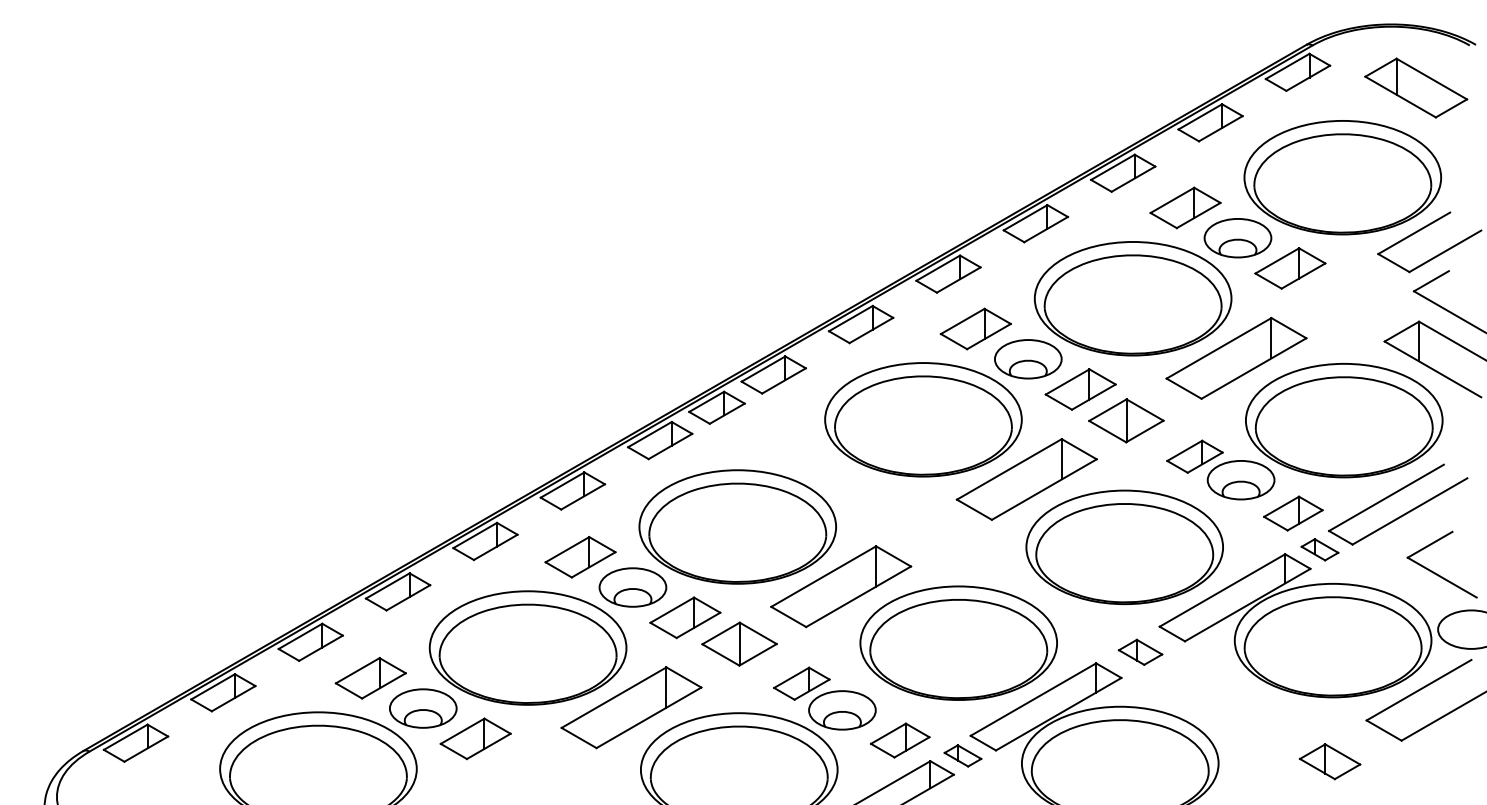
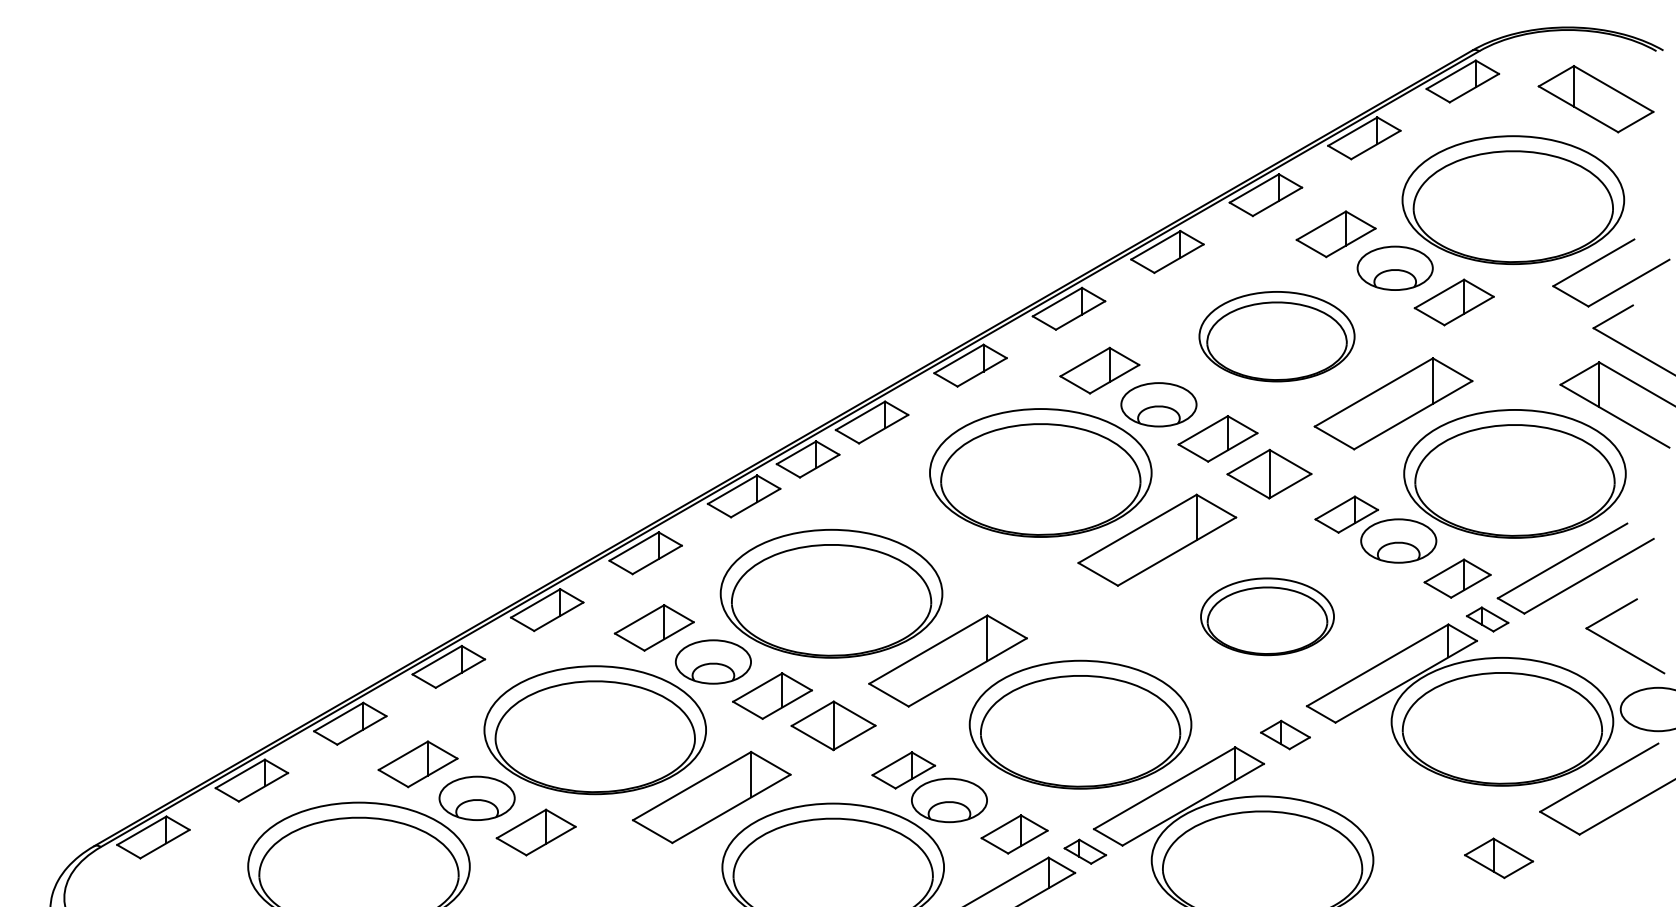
part: (1132, 298) -> (1276, 336), size x0.7
part: (1124, 547) -> (1267, 616), size x0.6

